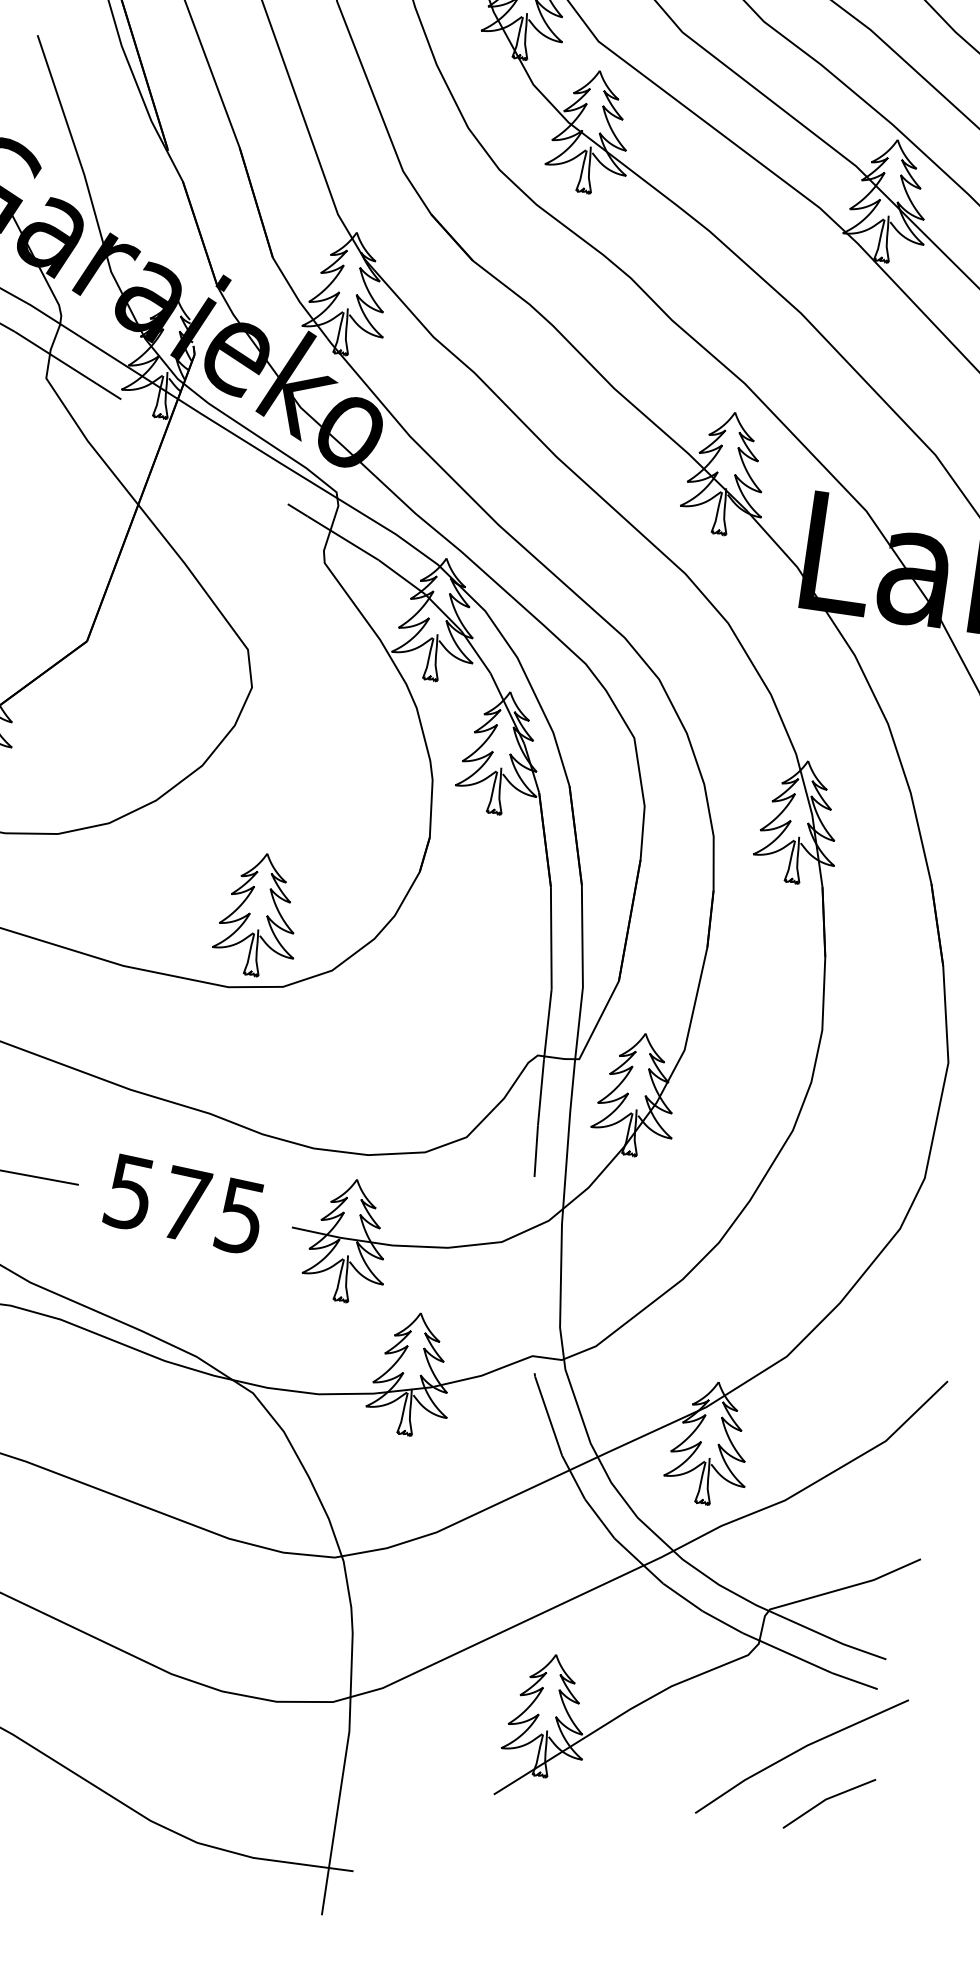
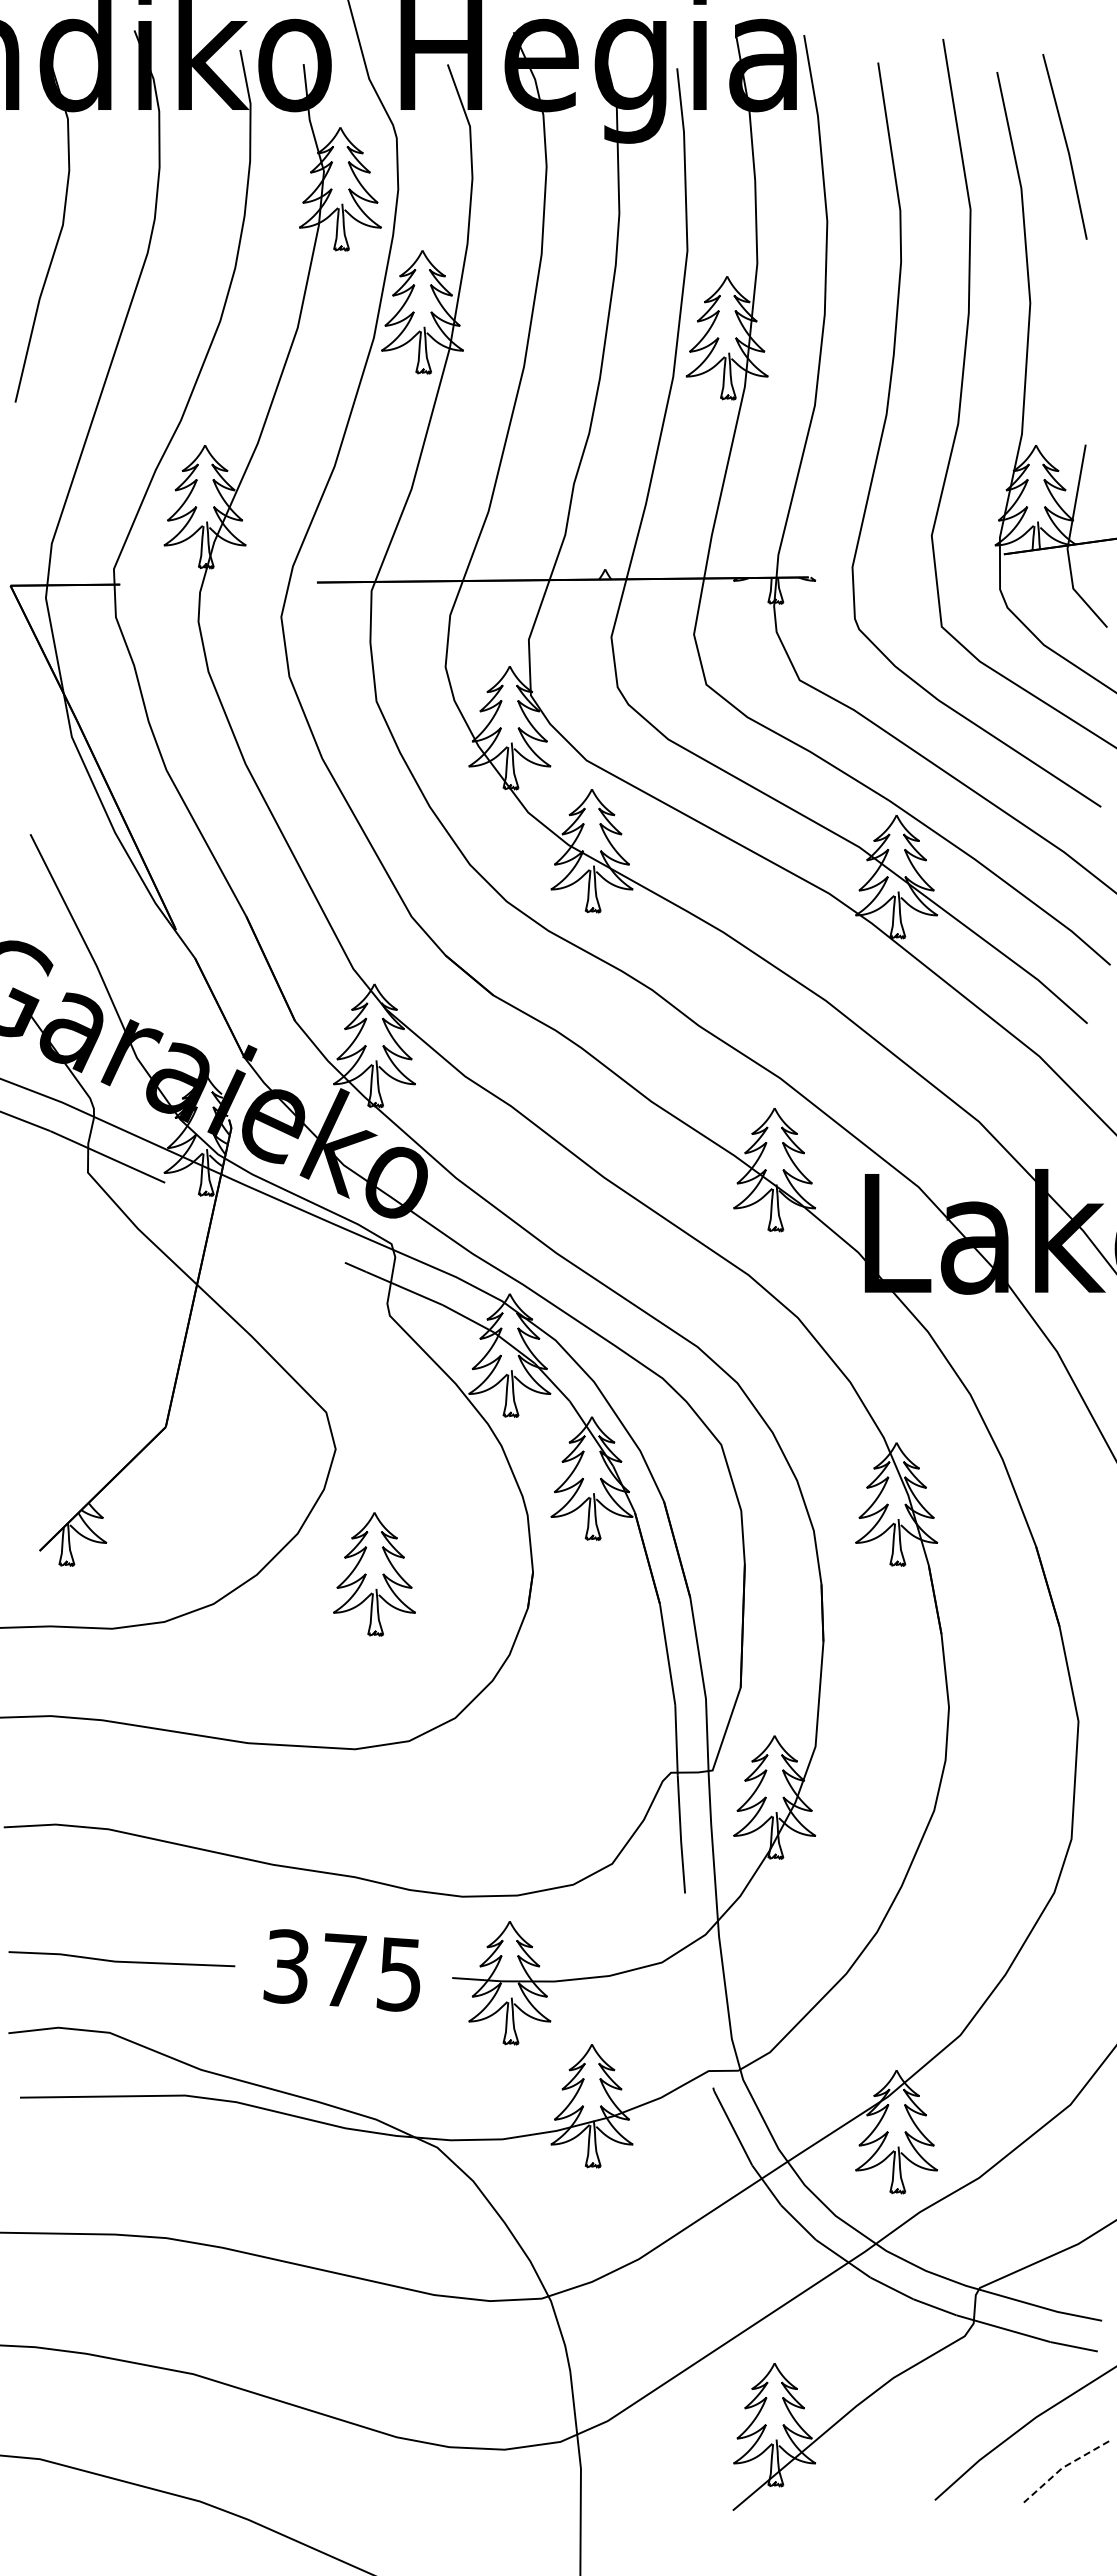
part: (258, 914) -> (374, 1574), moved
text: (128, 1192) -> (285, 1966), 575 -> 375
line: (826, 1799) -> (1062, 2468), solid -> dashed

